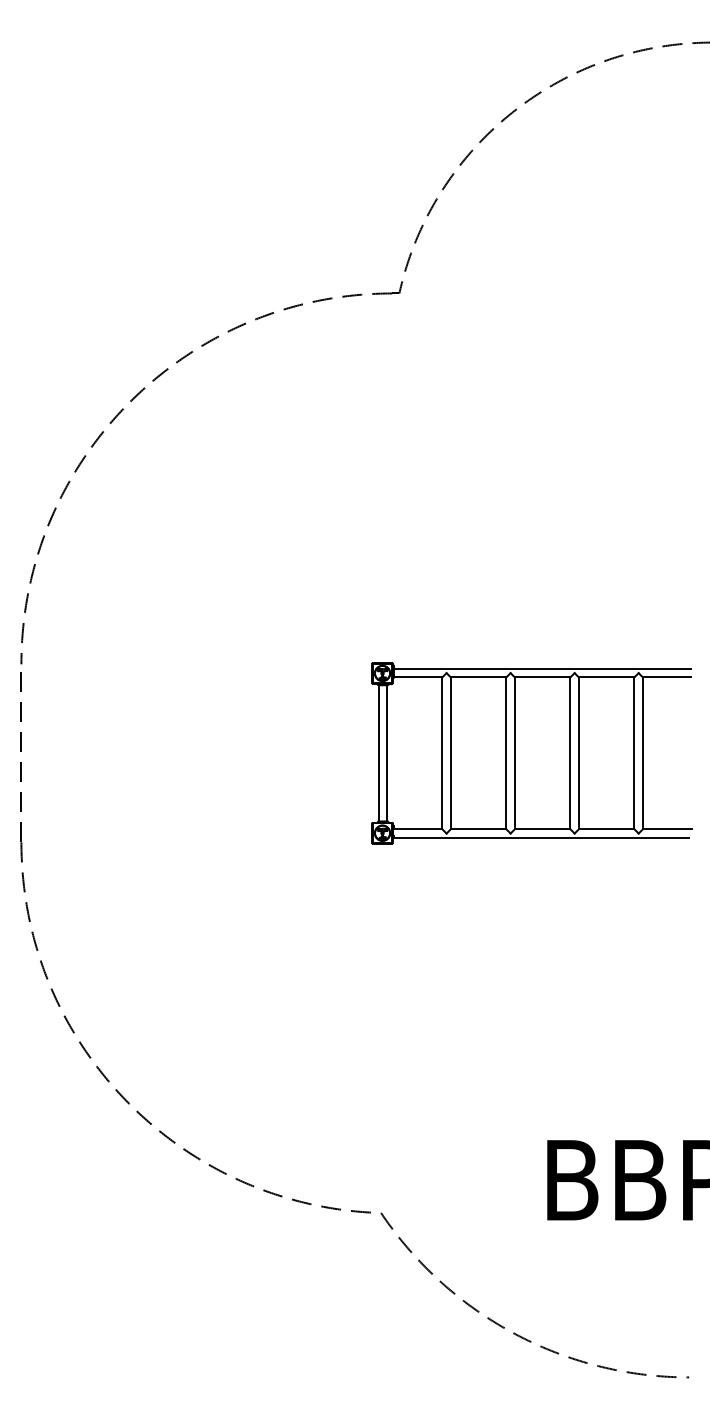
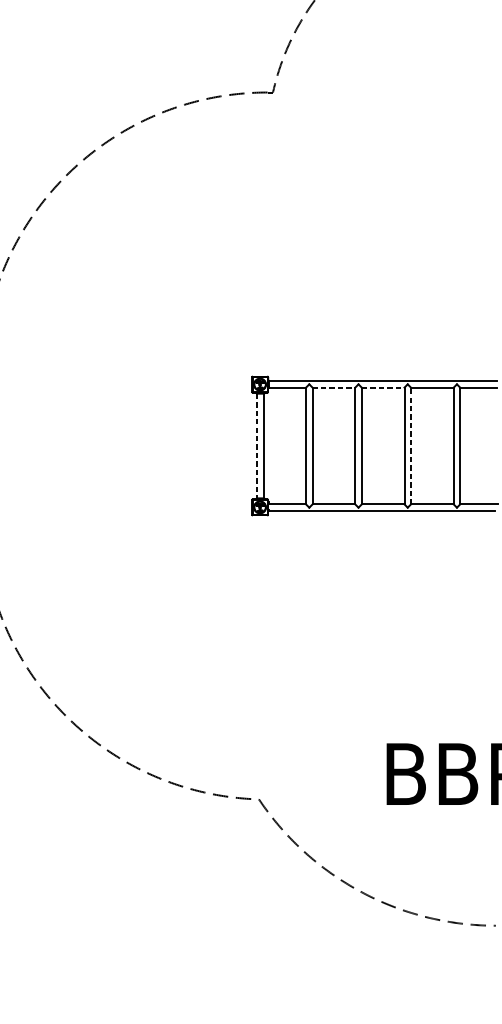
line: (478, 677) -> (333, 387), solid -> dashed
line: (542, 677) -> (383, 387), solid -> dashed
line: (378, 753) -> (256, 446), solid -> dashed
line: (578, 753) -> (410, 446), solid -> dashed

